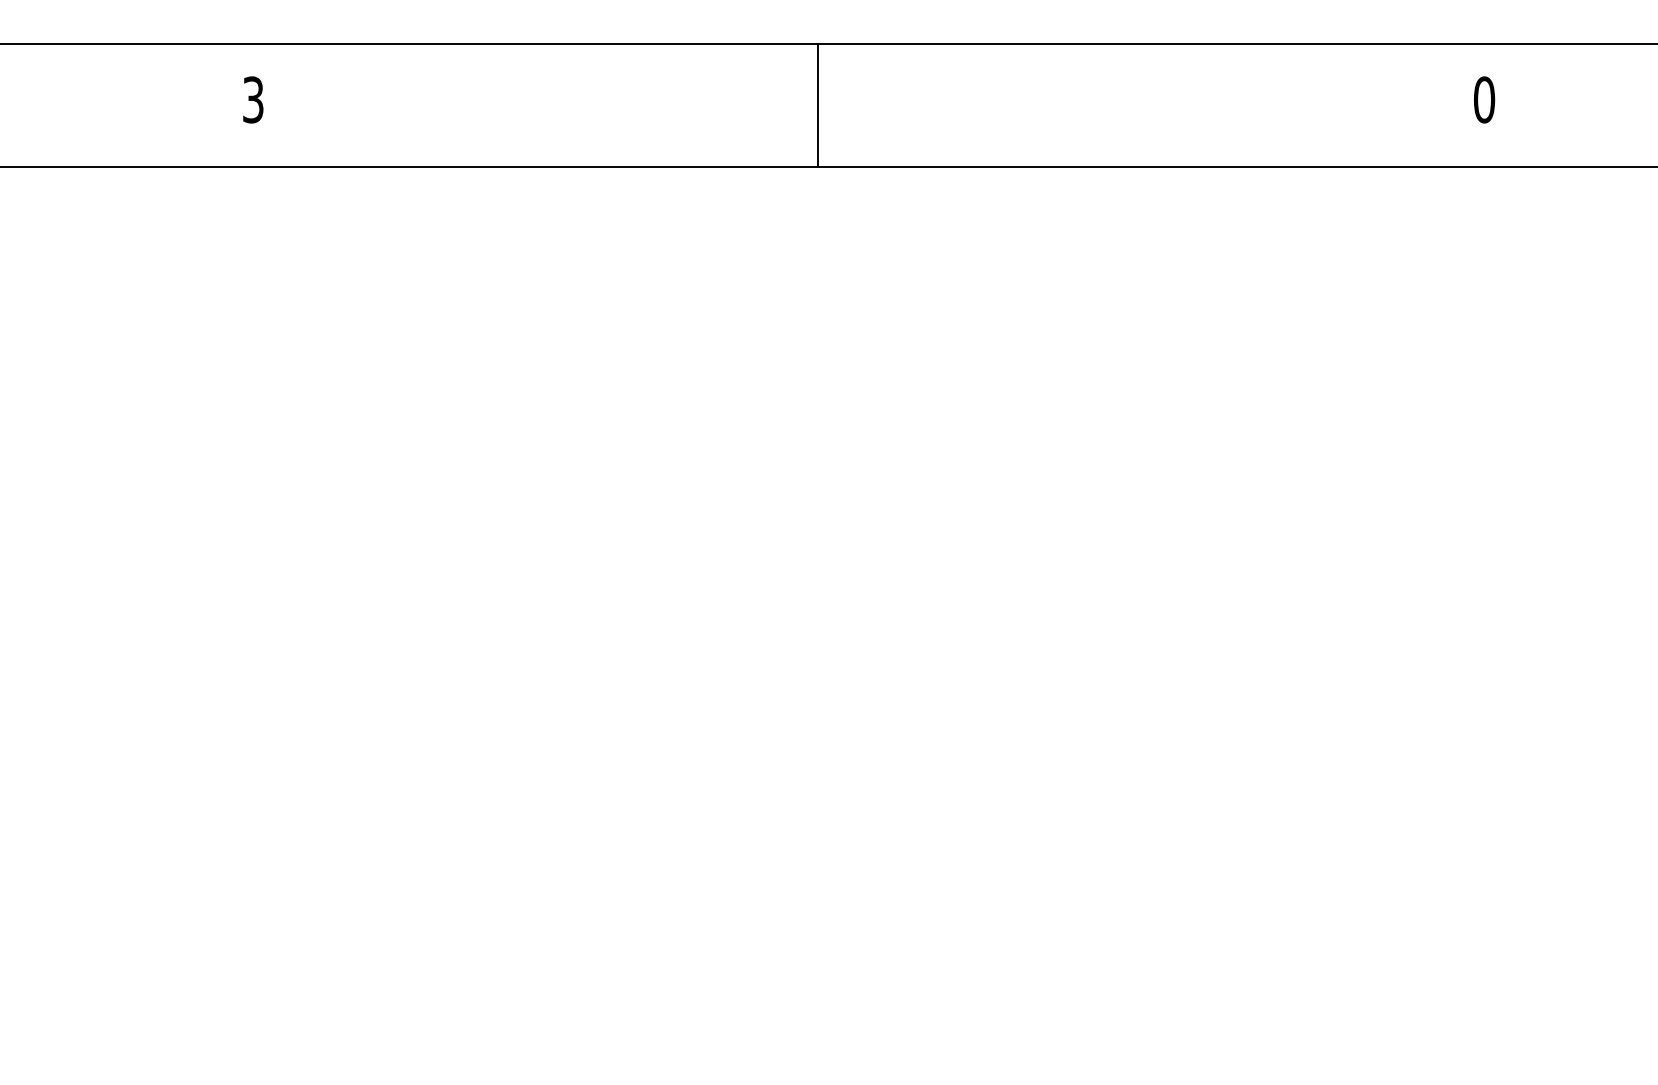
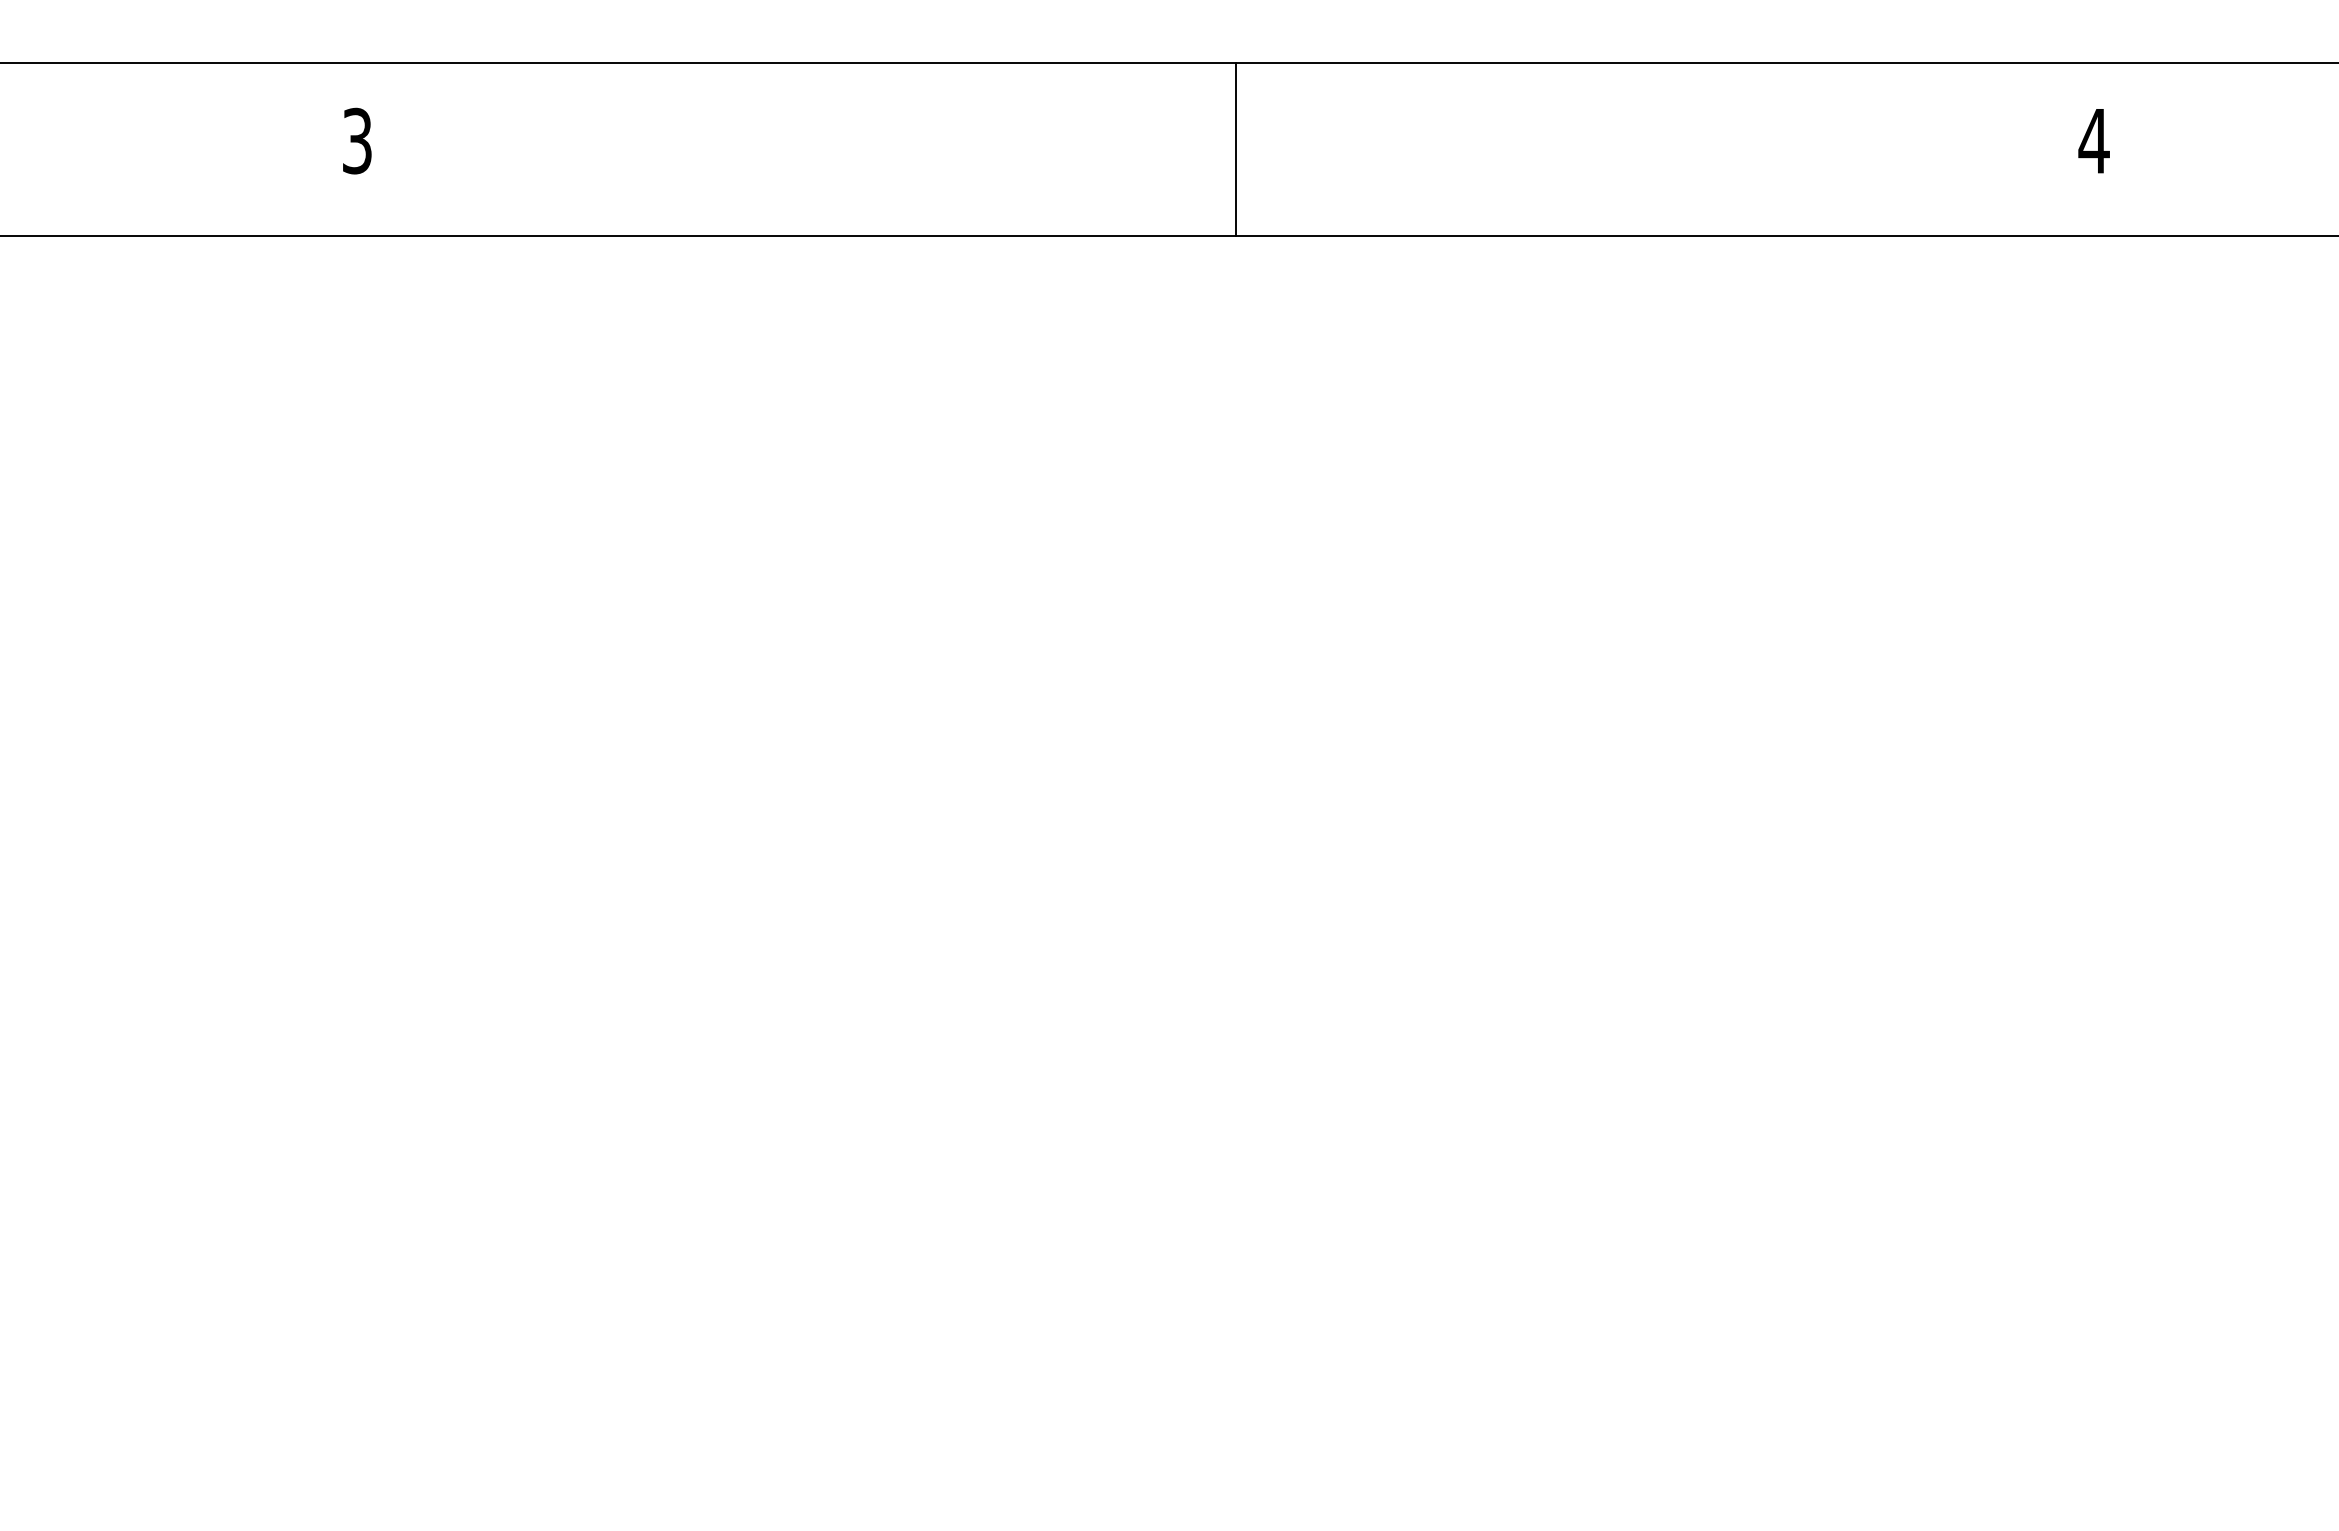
text: (1483, 99) -> (2093, 140), 0 -> 4
line: (817, 105) -> (1235, 149), moved

